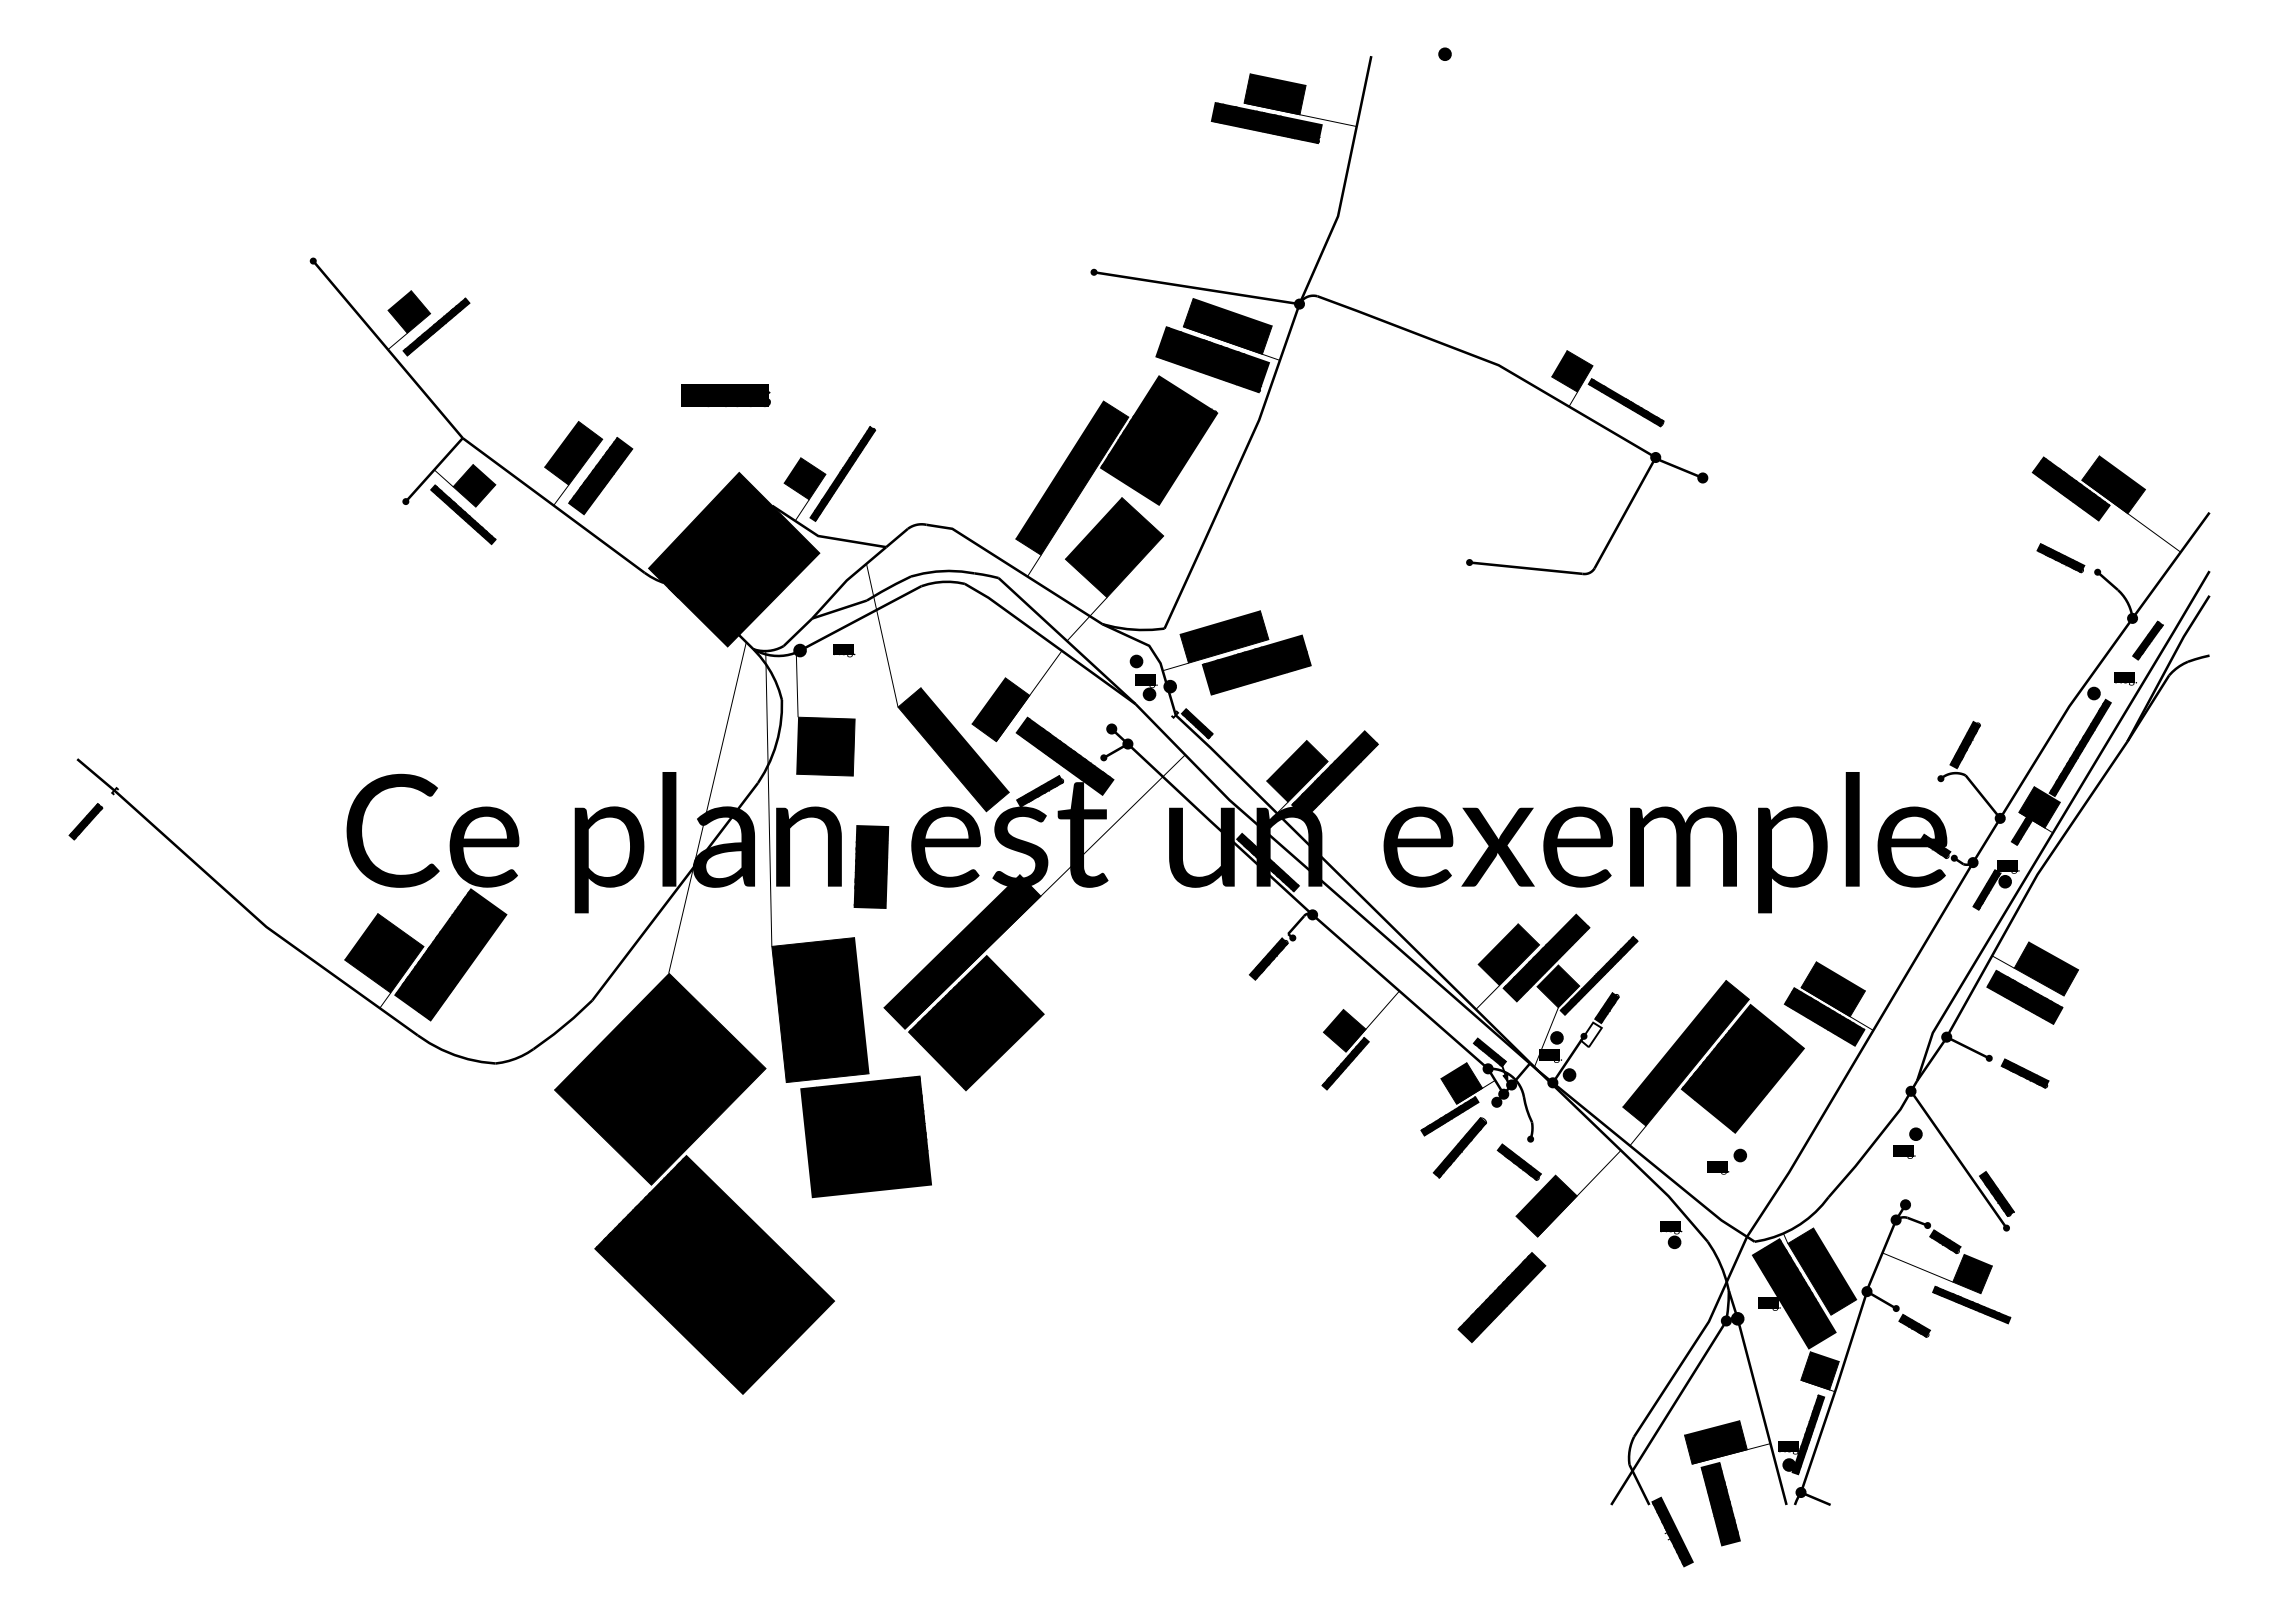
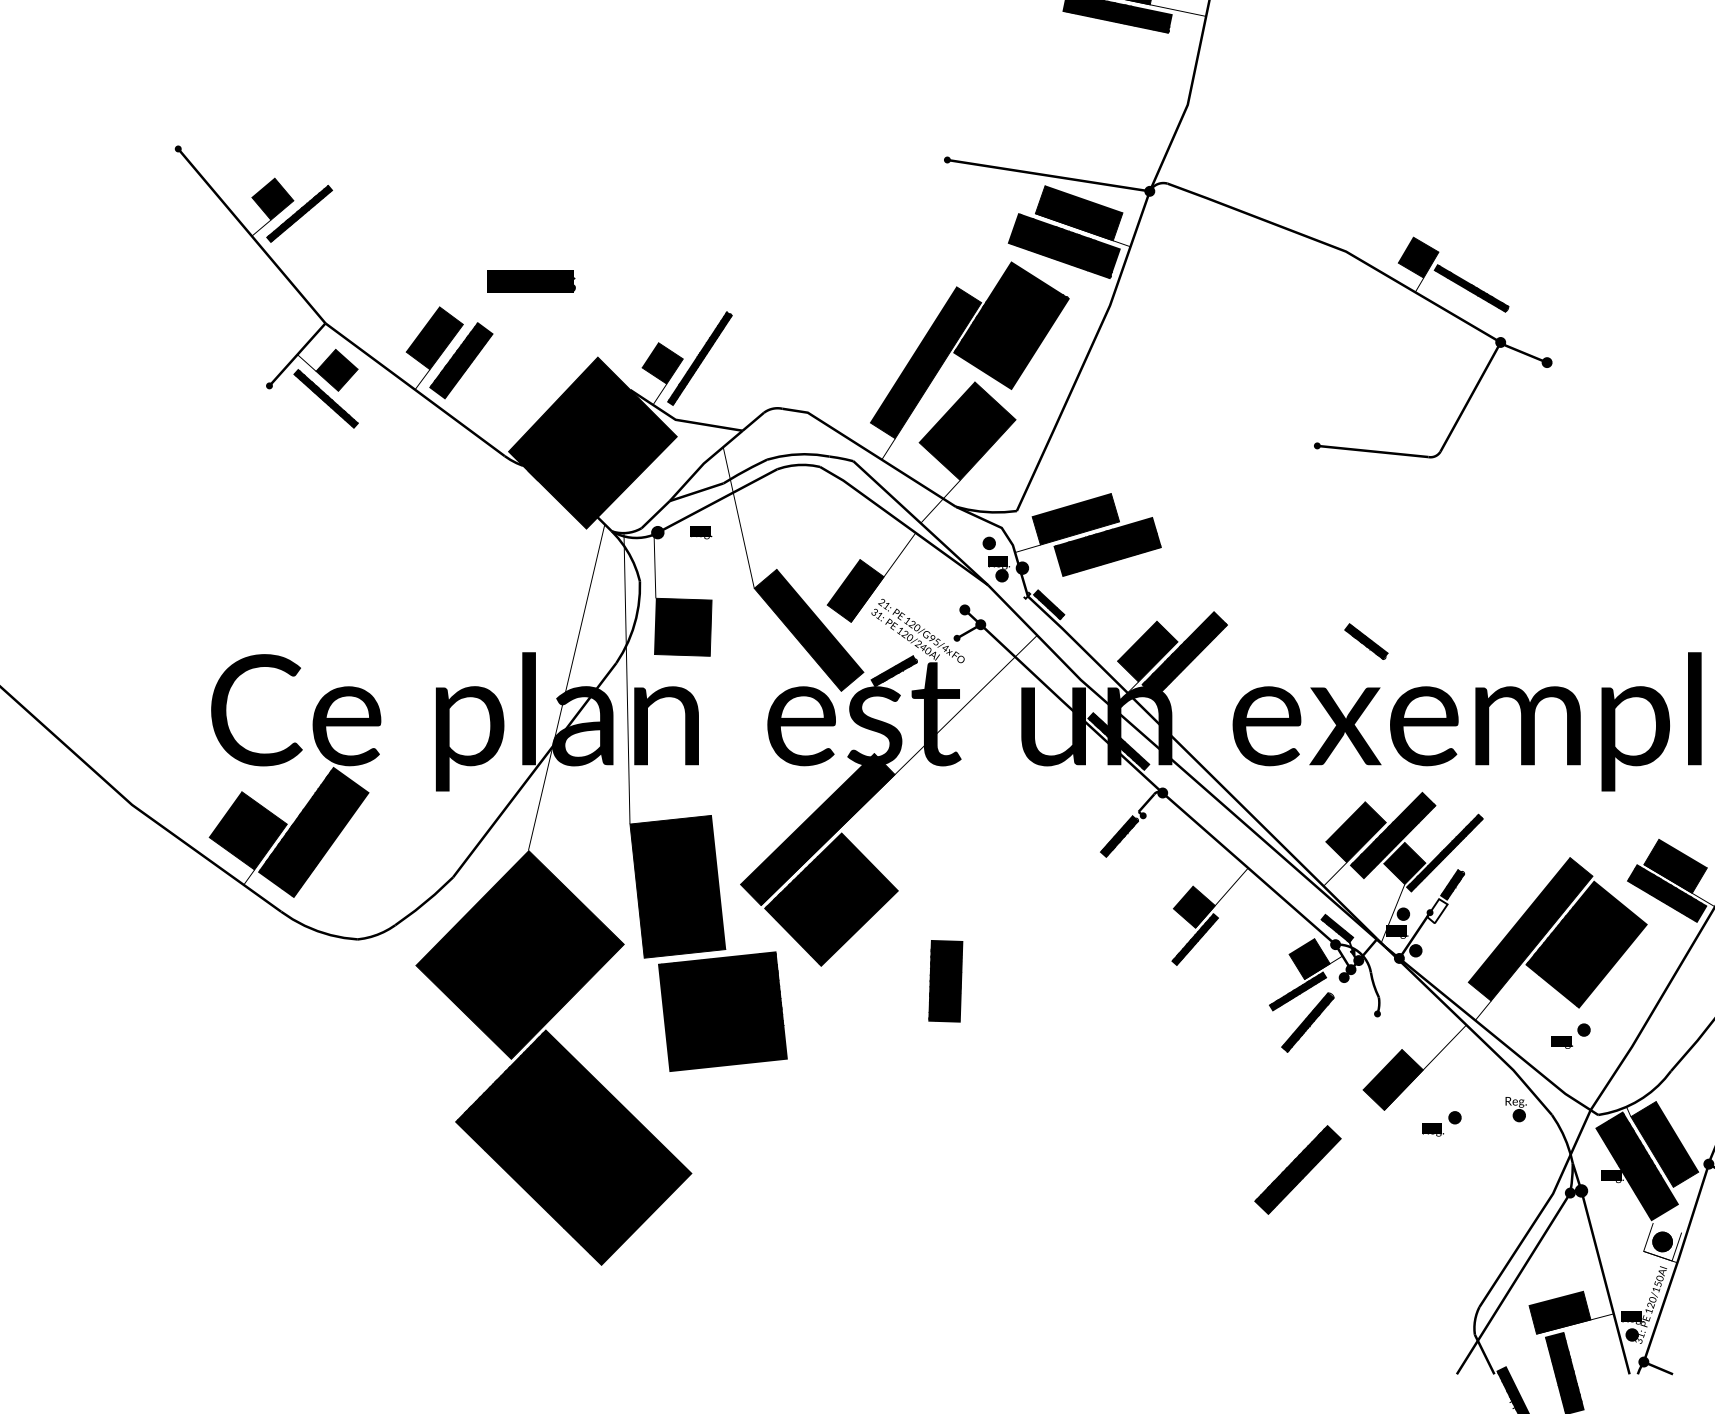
text: (725, 395) -> (531, 281), moved
fill: (1064, 756) -> (918, 636), removed
text: (871, 866) -> (945, 980), moved
text: (1518, 1161) -> (1365, 640), moved
fill: (1669, 1226) -> (1514, 1099), removed
part: (1595, 1250) -> (1441, 1123), added
text: (1501, 1297) -> (1297, 1169), moved
fill: (1819, 1370) -> (1662, 1241), removed
fill: (1808, 1434) -> (1651, 1304), removed

